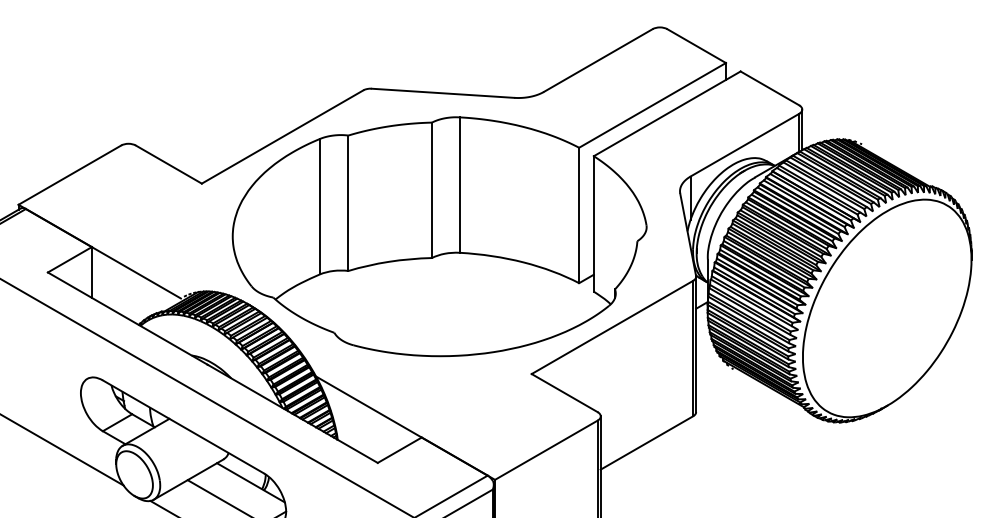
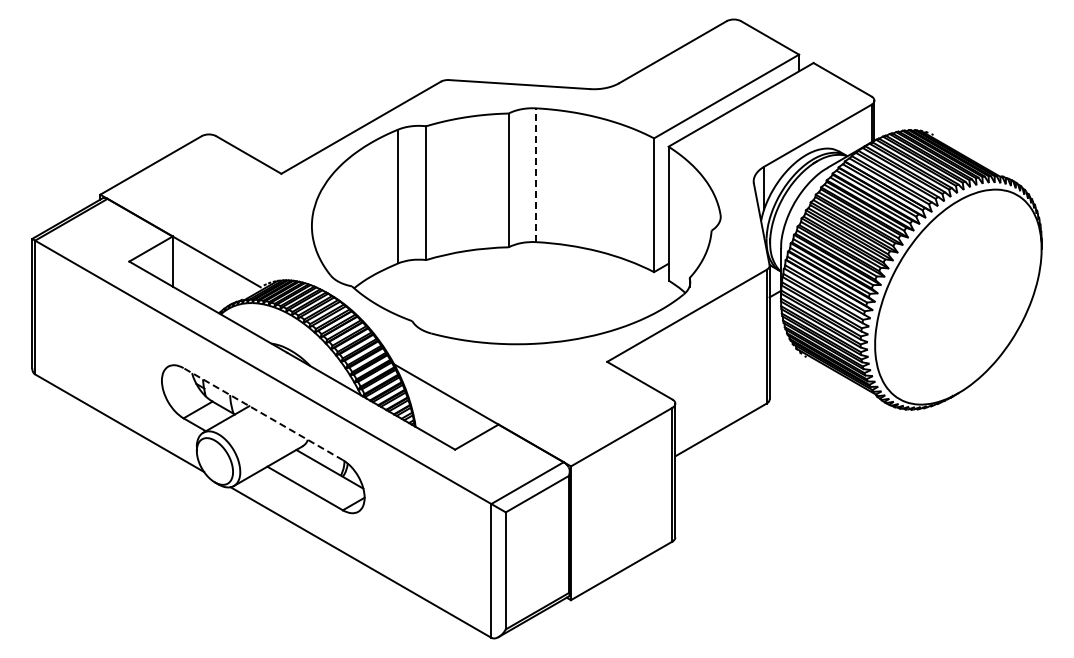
line: (459, 185) -> (535, 175), solid -> dashed
line: (183, 427) -> (263, 414), solid -> dashed

